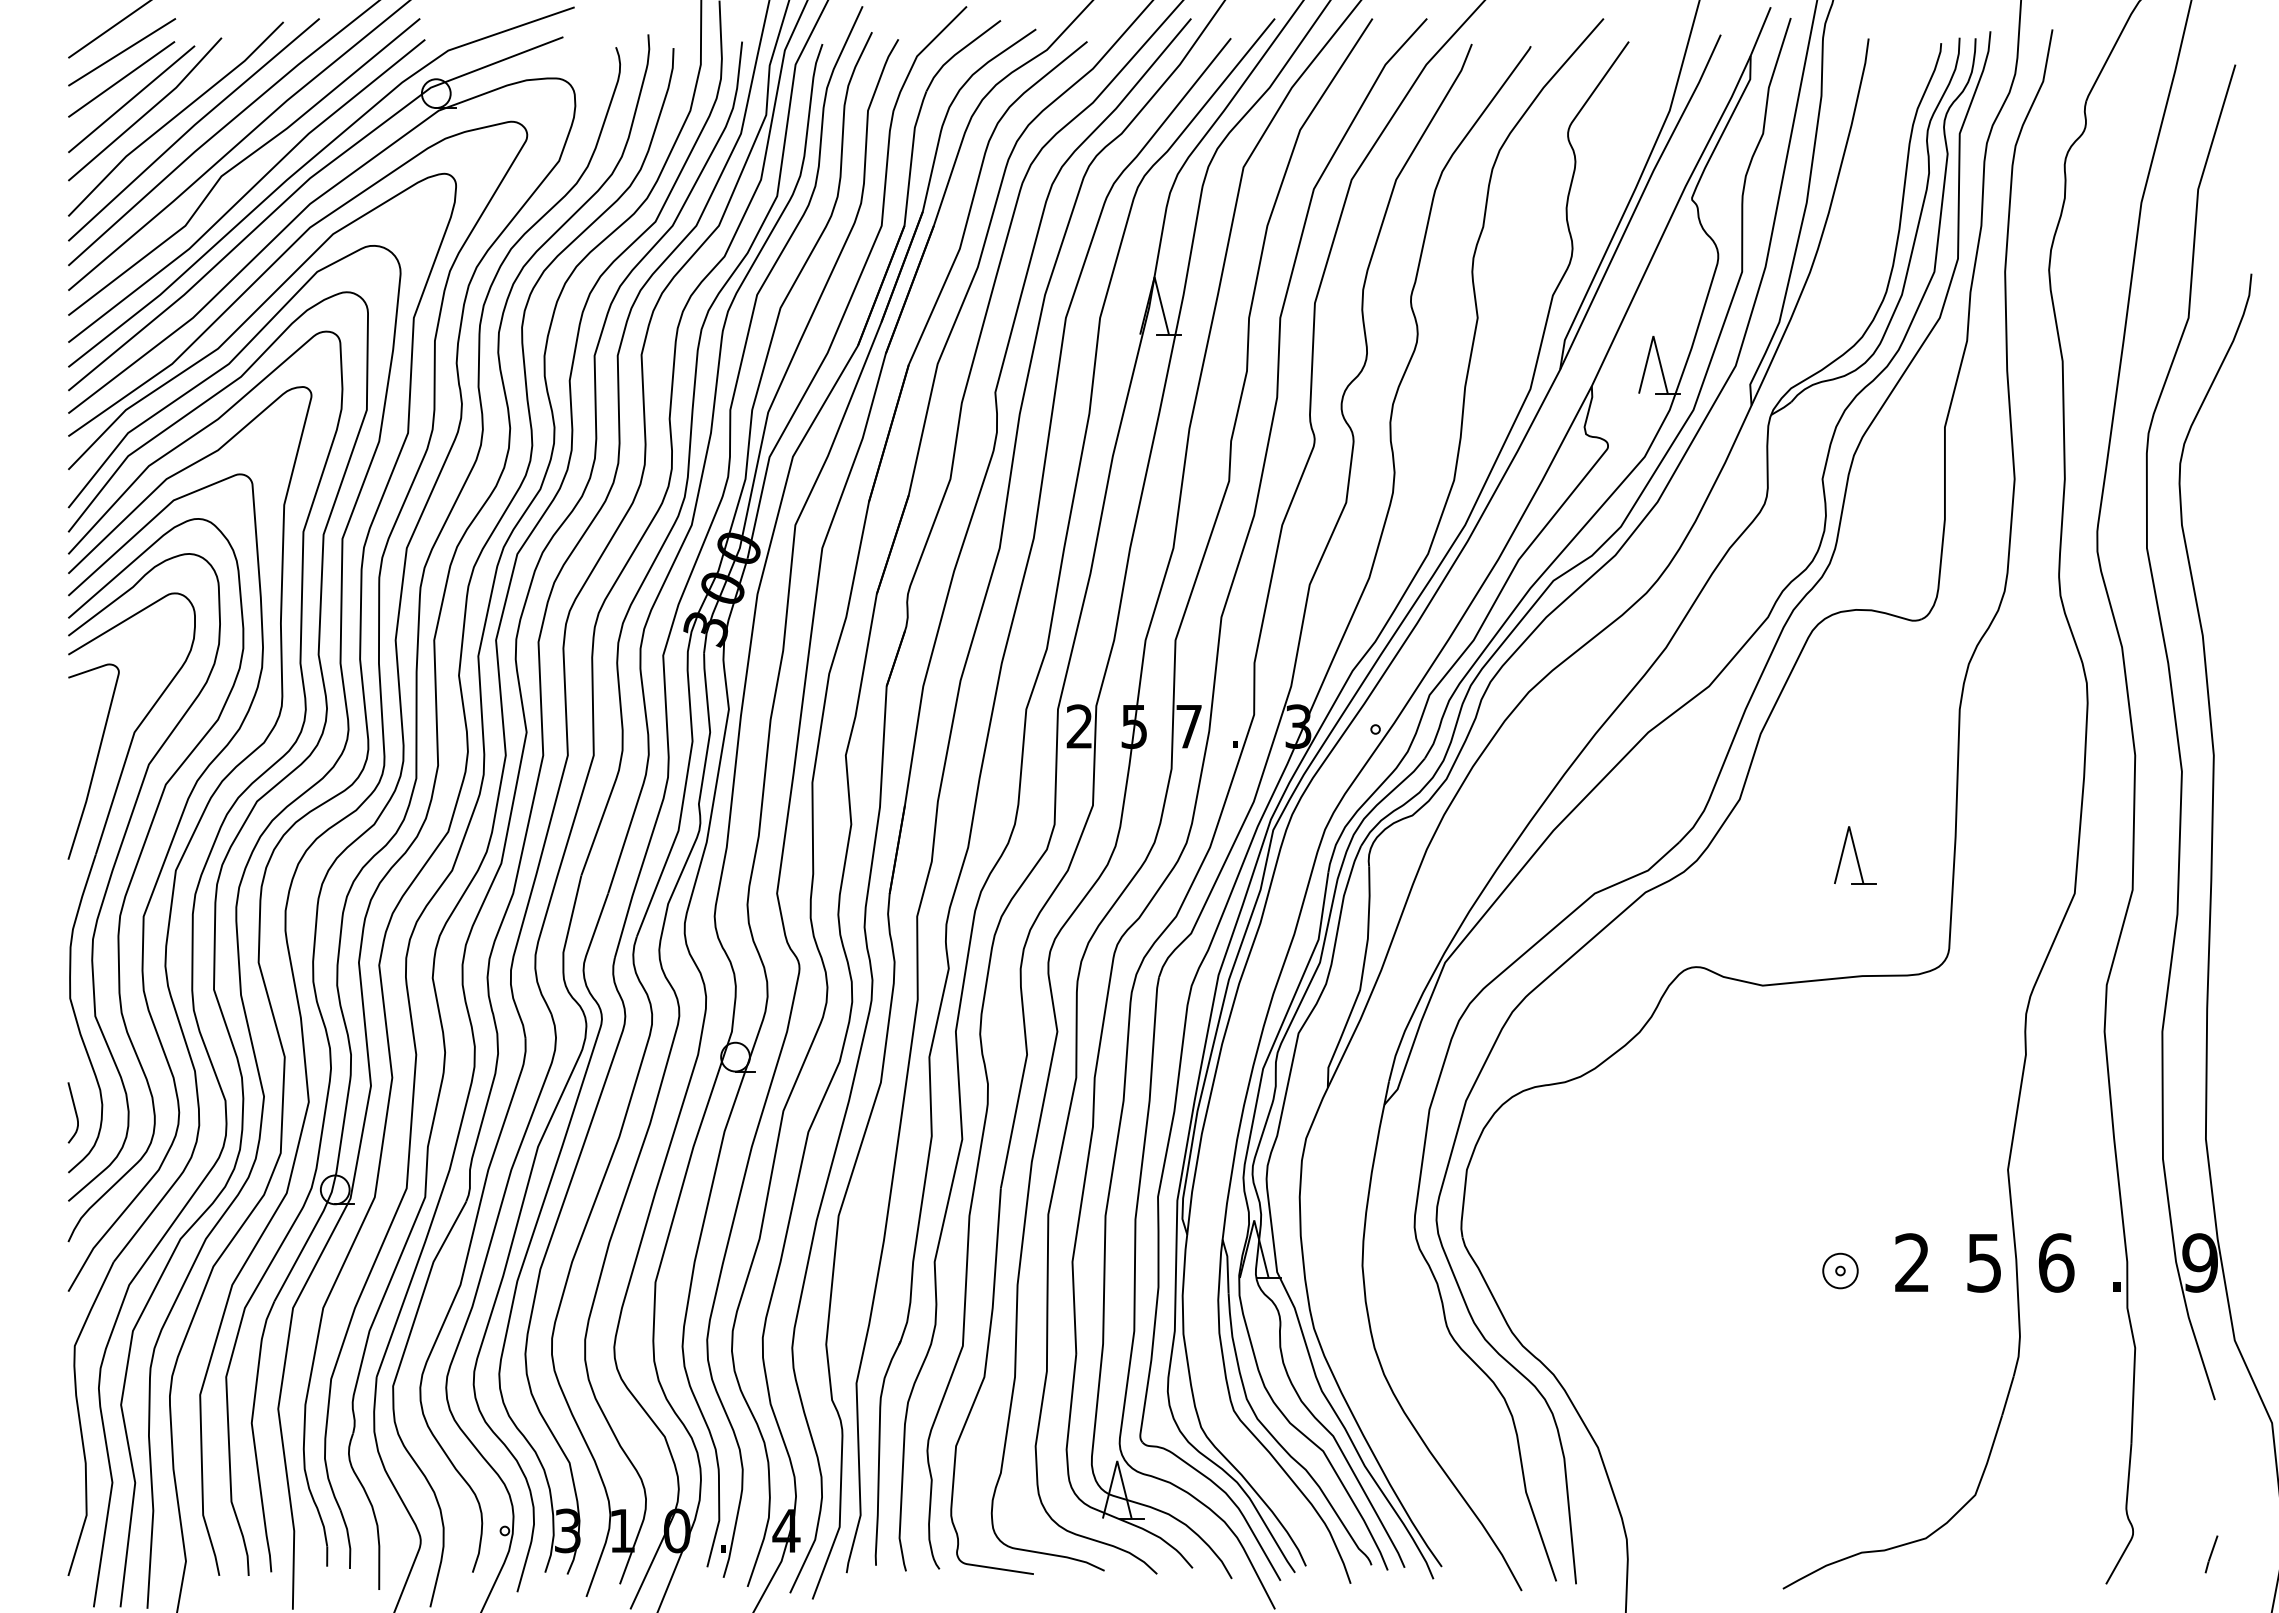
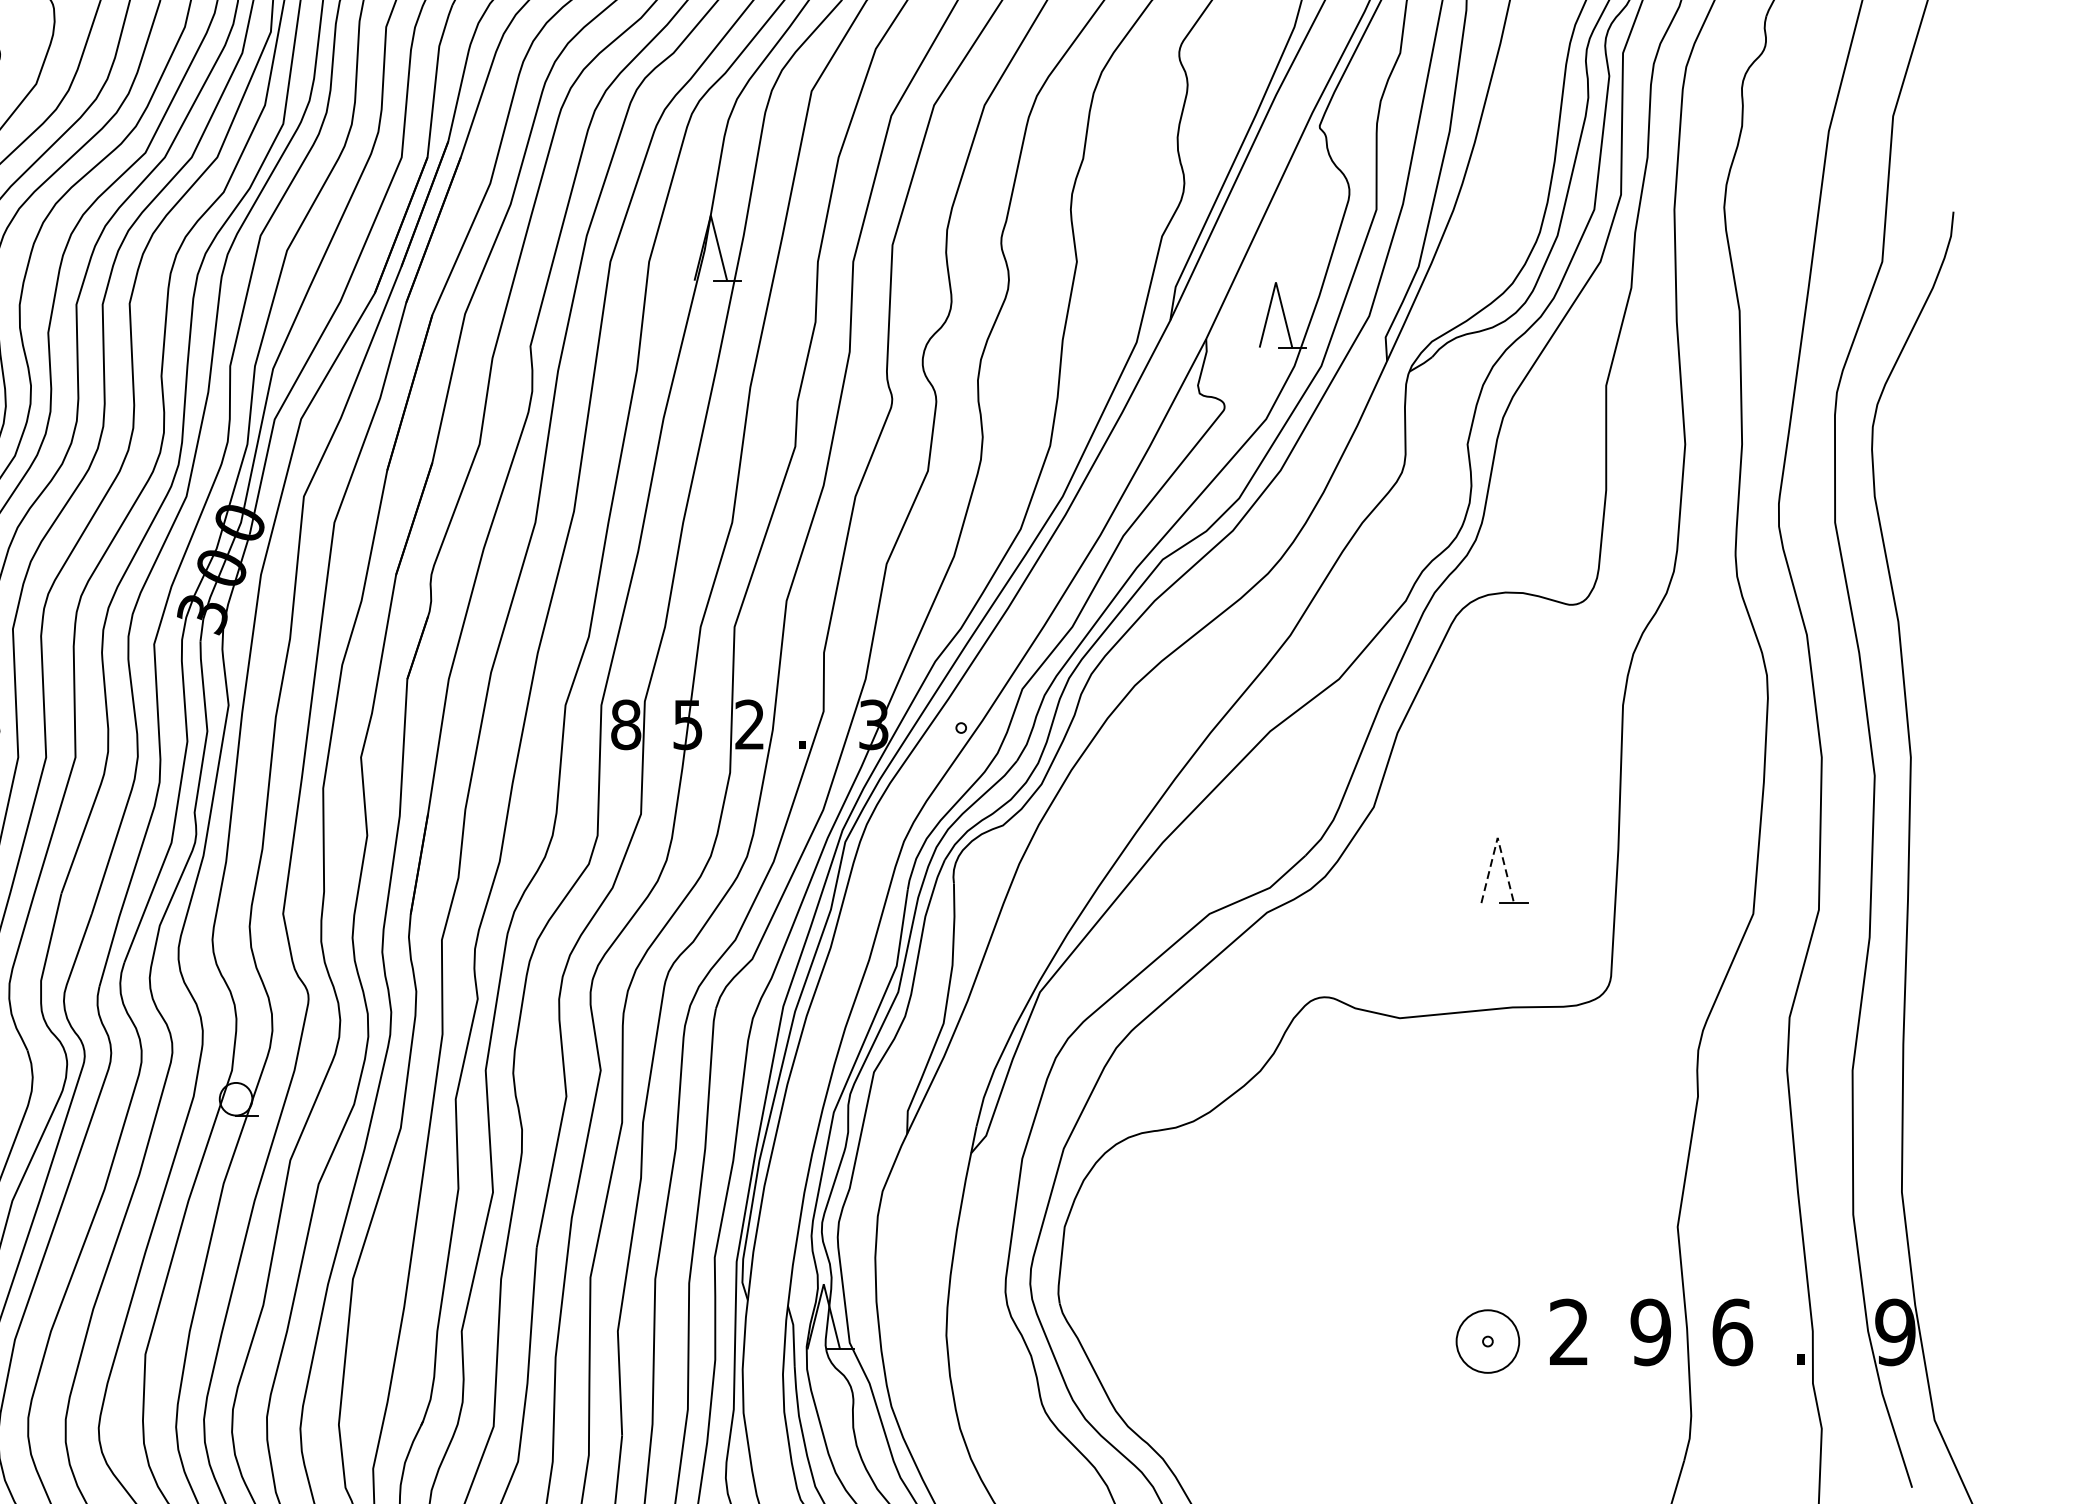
text: (1079, 726) -> (625, 724), 2 -> 8
text: (1188, 726) -> (749, 724), 7 -> 2
line: (1849, 826) -> (1498, 837), solid -> dashed
text: (1984, 1262) -> (1651, 1331), 5 -> 9
circle: (1840, 1270) -> (1487, 1340), size x1.6

